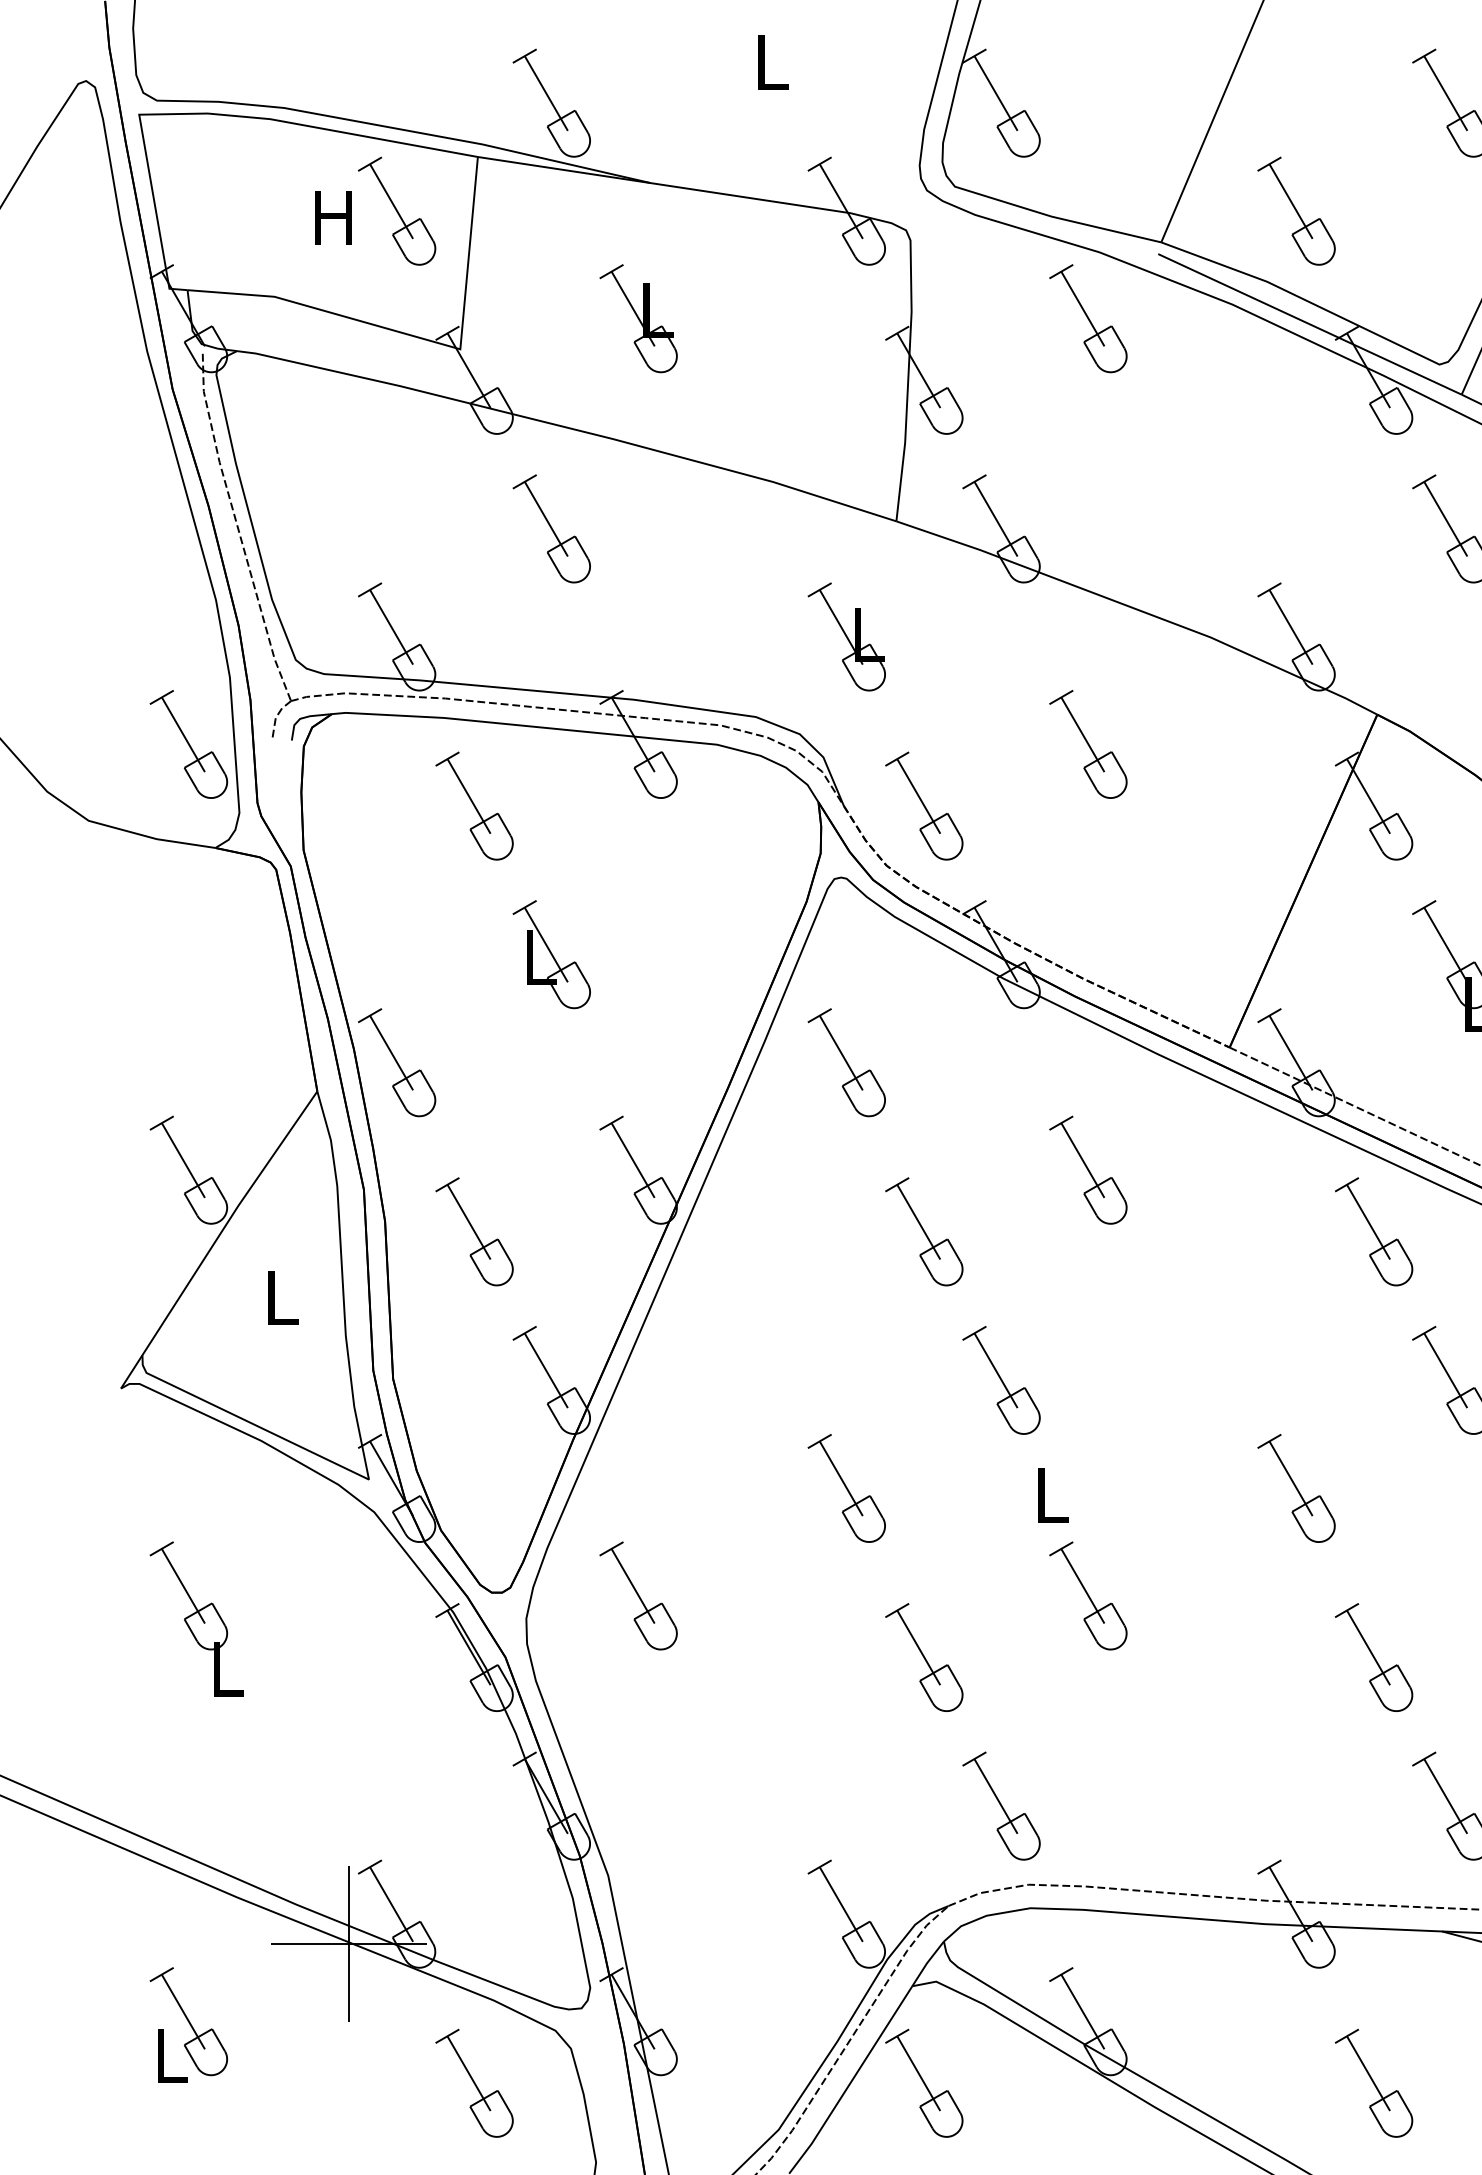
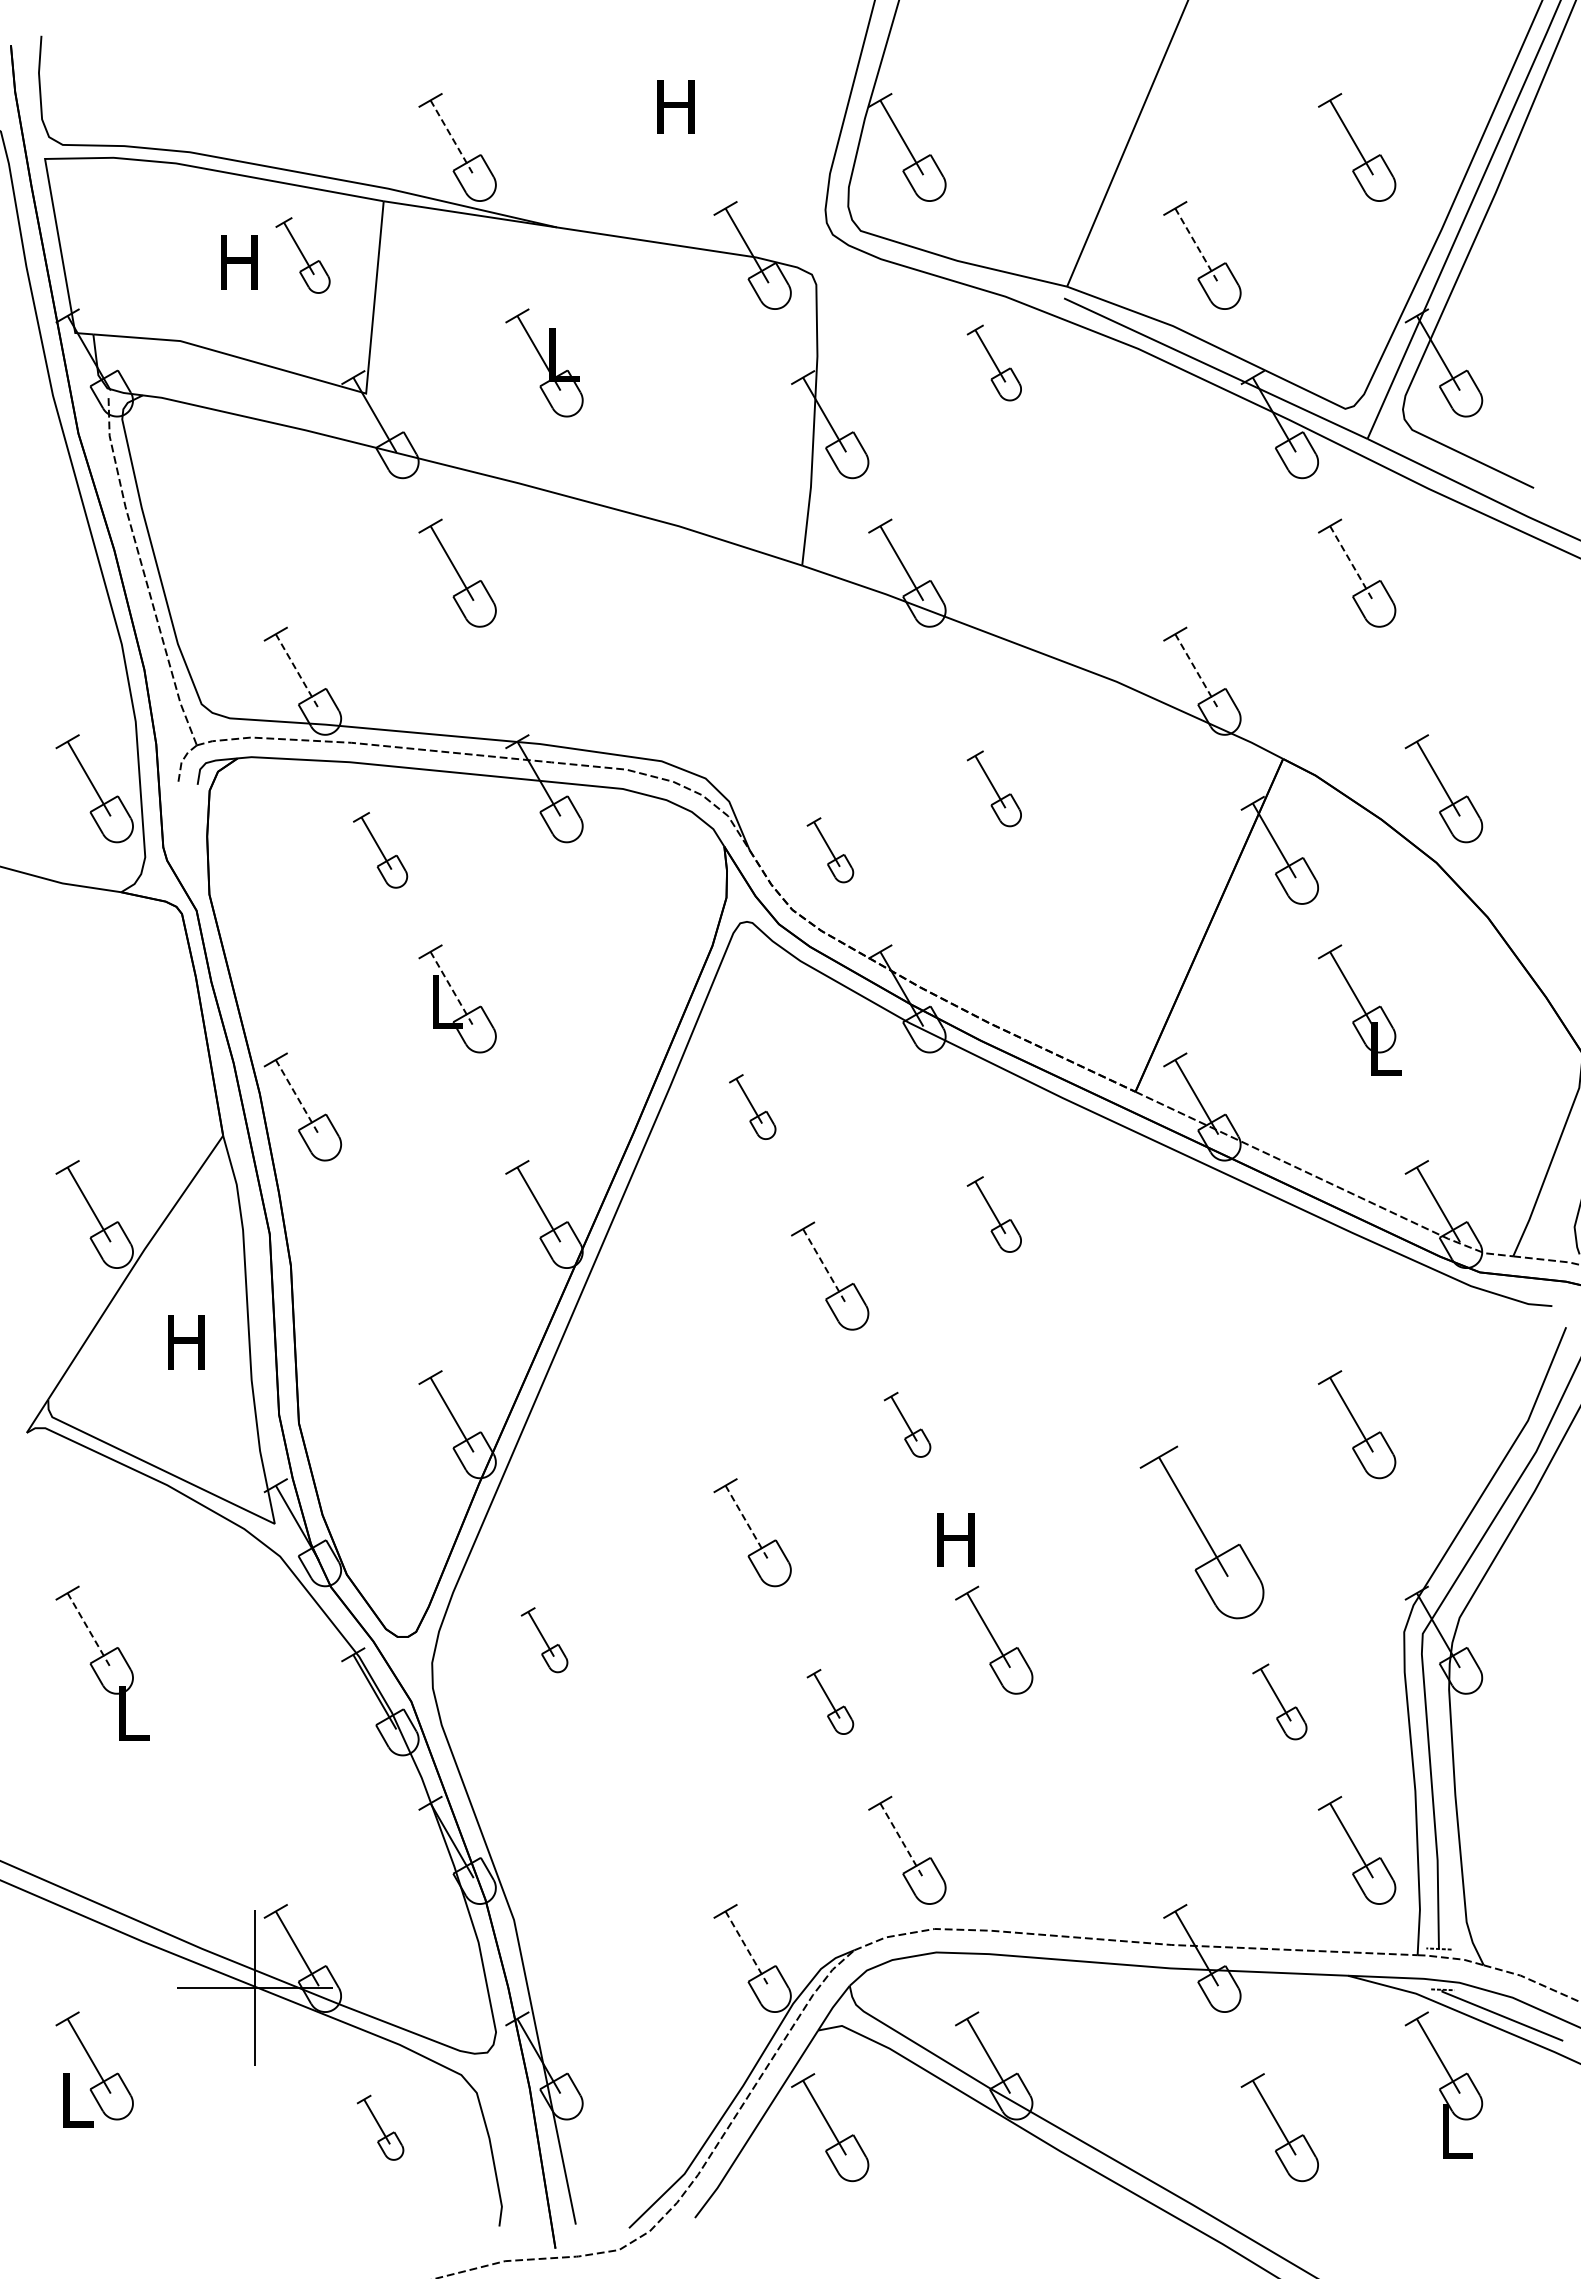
text: (769, 62) -> (675, 106), L -> H
line: (546, 94) -> (452, 138), solid -> dashed
line: (1291, 202) -> (1197, 246), solid -> dashed
part: (396, 211) -> (302, 255), size x0.7
part: (1088, 318) -> (994, 362), size x0.7
line: (1445, 519) -> (1351, 563), solid -> dashed
line: (391, 628) -> (297, 672), solid -> dashed
line: (1291, 628) -> (1197, 672), solid -> dashed
part: (846, 636) -> (752, 680), removed
part: (1088, 744) -> (994, 788), size x0.7
part: (474, 805) -> (380, 849), size x0.7
part: (924, 805) -> (830, 849), size x0.6
line: (546, 945) -> (452, 989), solid -> dashed
line: (391, 1053) -> (297, 1097), solid -> dashed
part: (846, 1062) -> (752, 1106), size x0.6
part: (1088, 1170) -> (994, 1214), size x0.7
line: (918, 1222) -> (824, 1266), solid -> dashed
part: (474, 1231) -> (380, 1275), removed
part: (1373, 1231) -> (1279, 1275), removed
text: (280, 1298) -> (186, 1342), L -> H
part: (1001, 1380) -> (907, 1424), size x0.6
line: (841, 1479) -> (747, 1523), solid -> dashed
part: (1296, 1488) -> (1202, 1532), size x1.6
text: (1049, 1495) -> (955, 1539), L -> H
line: (183, 1586) -> (89, 1630), solid -> dashed
part: (638, 1595) -> (544, 1639), size x0.6
part: (924, 1657) -> (830, 1701), size x0.6
part: (1373, 1657) -> (1279, 1701), size x0.7
line: (996, 1797) -> (902, 1841), solid -> dashed
line: (841, 1905) -> (747, 1949), solid -> dashed
part: (474, 2083) -> (380, 2127), size x0.6

